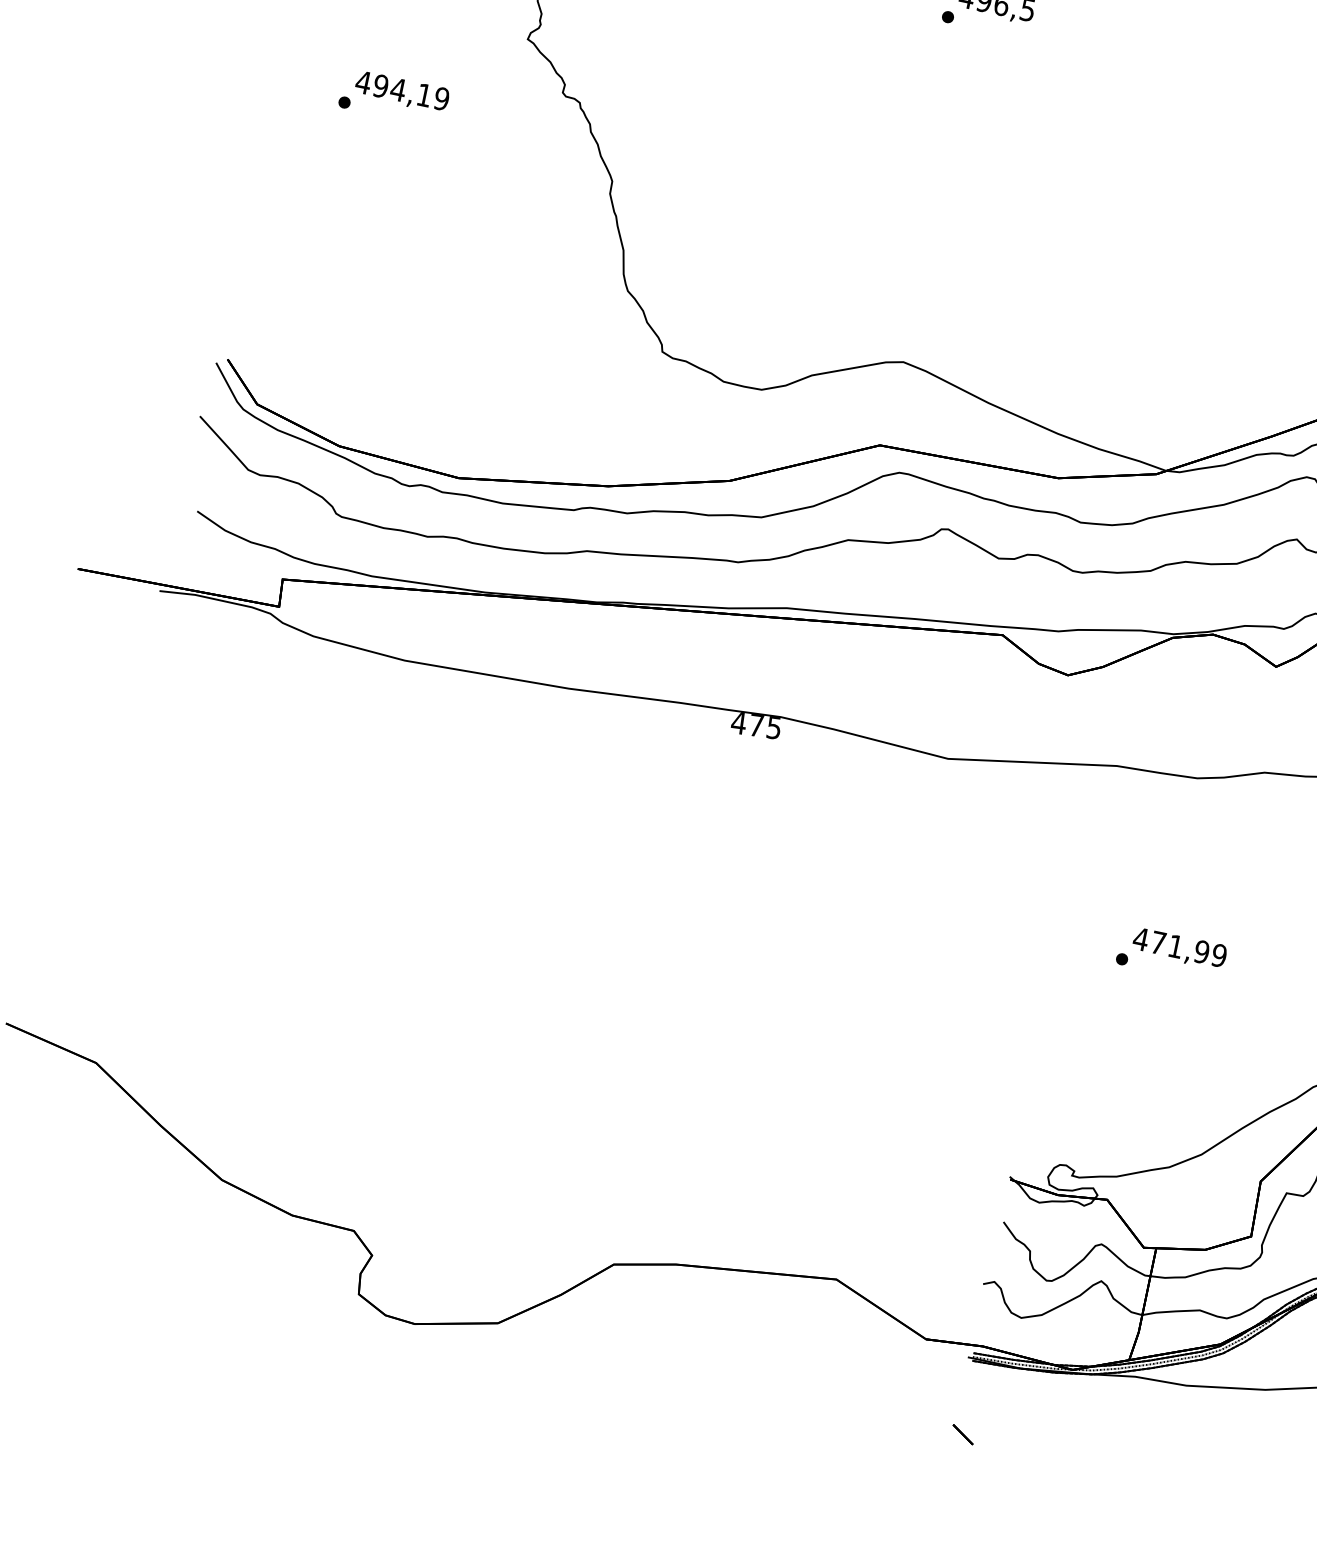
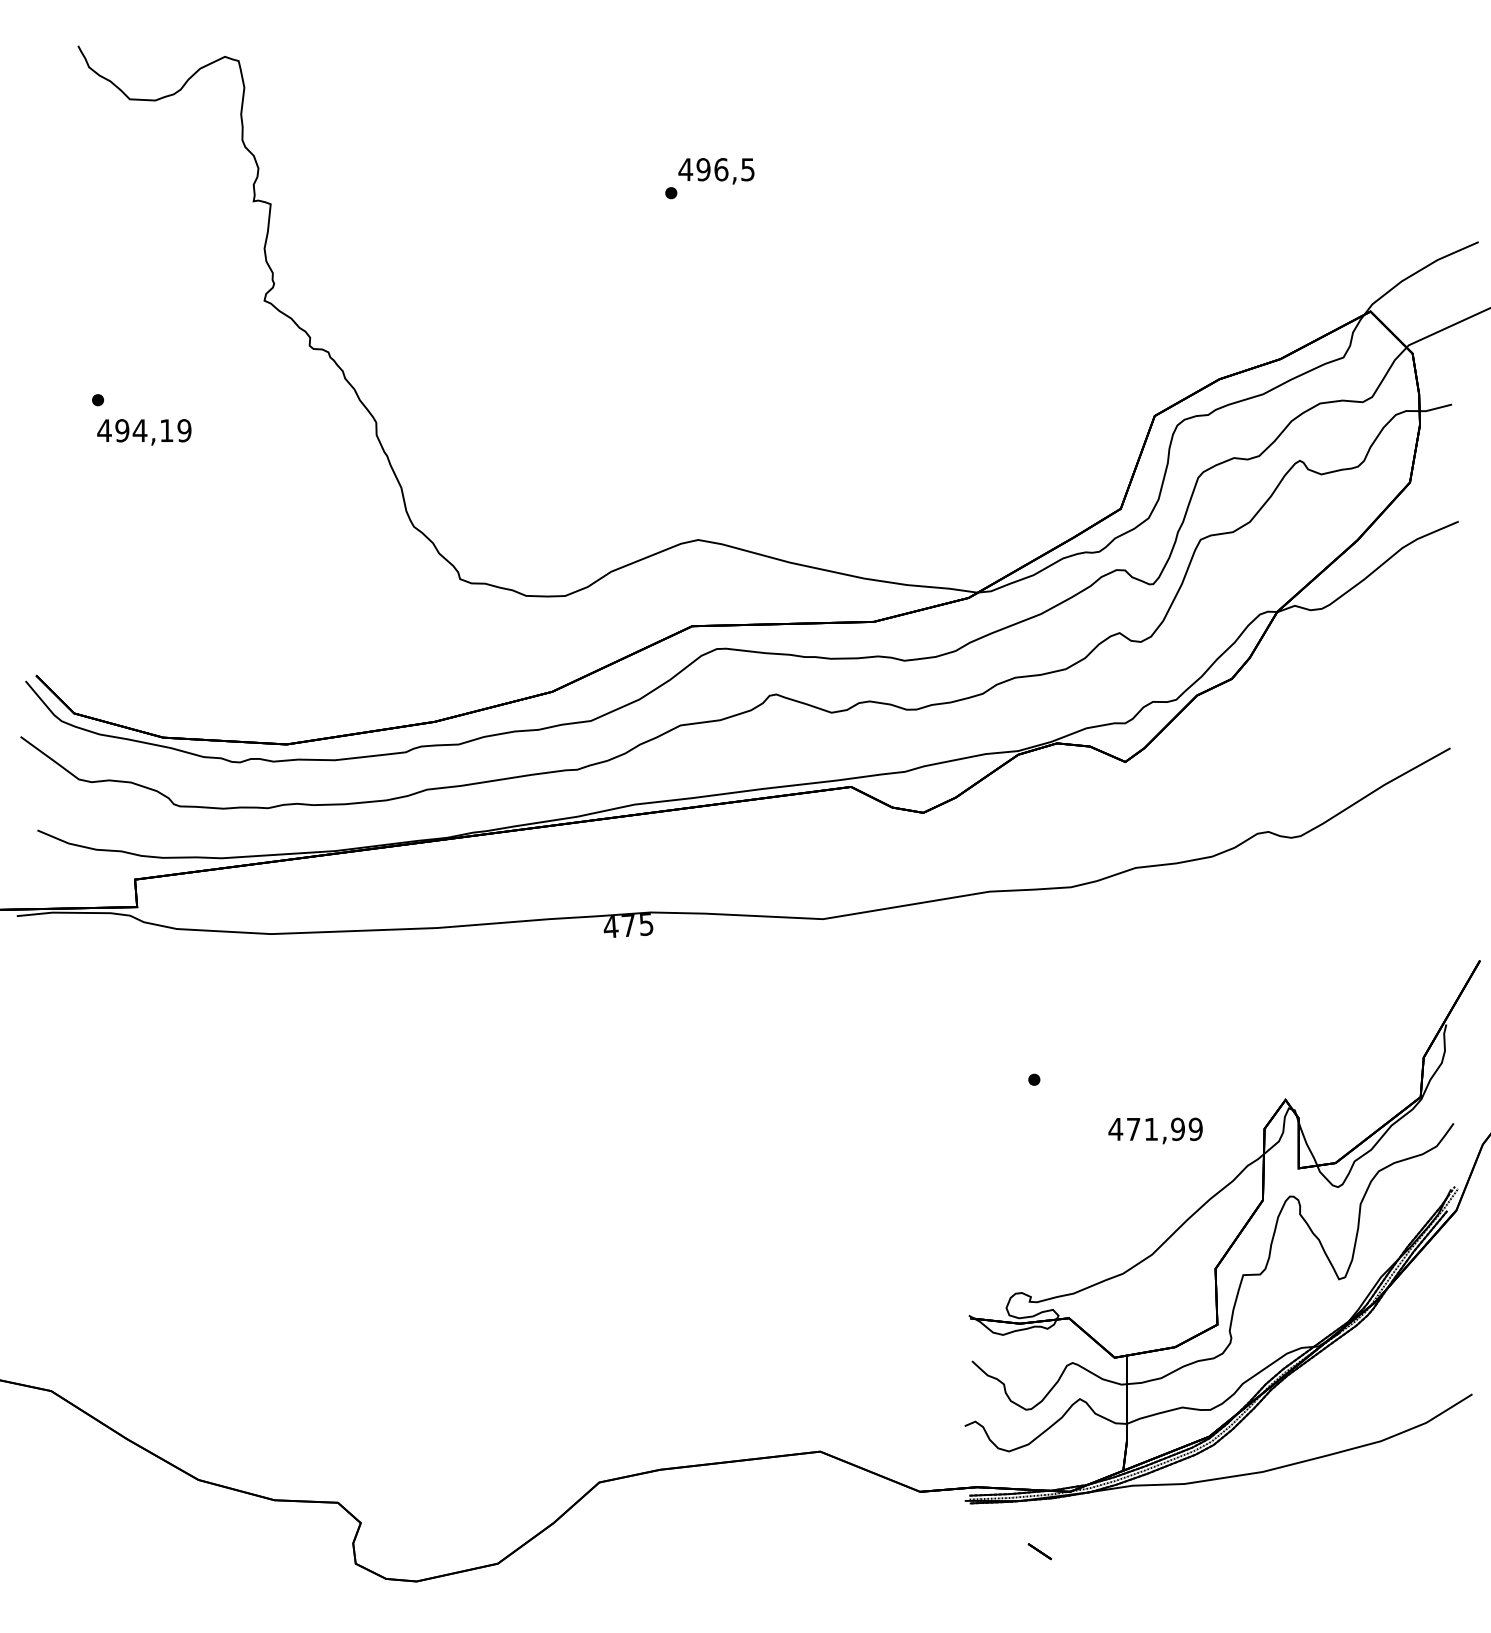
text: (402, 92) -> (144, 432), moved
text: (1179, 948) -> (1155, 1130), moved
line: (962, 1434) -> (1039, 1551), moved

